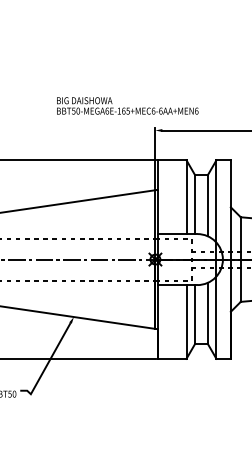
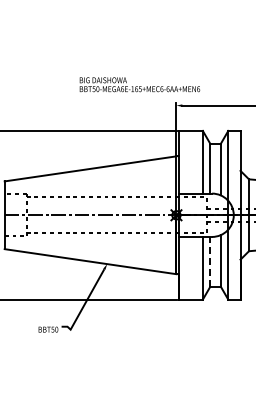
text: (127, 105) -> (139, 84), moved
line: (195, 313) -> (210, 261), solid -> dashed

